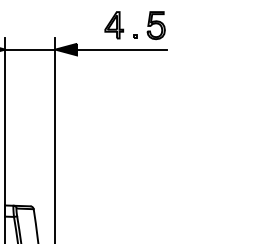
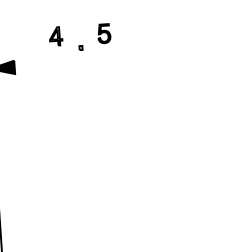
part: (114, 25) -> (56, 36), size x0.6
part: (155, 25) -> (103, 33), size x0.6
line: (121, 49) -> (66, 63), removed

